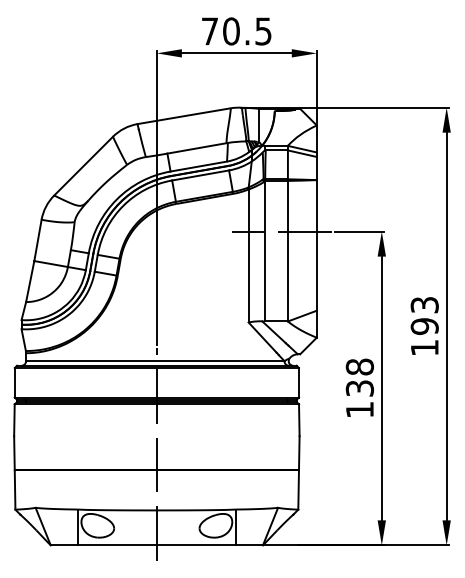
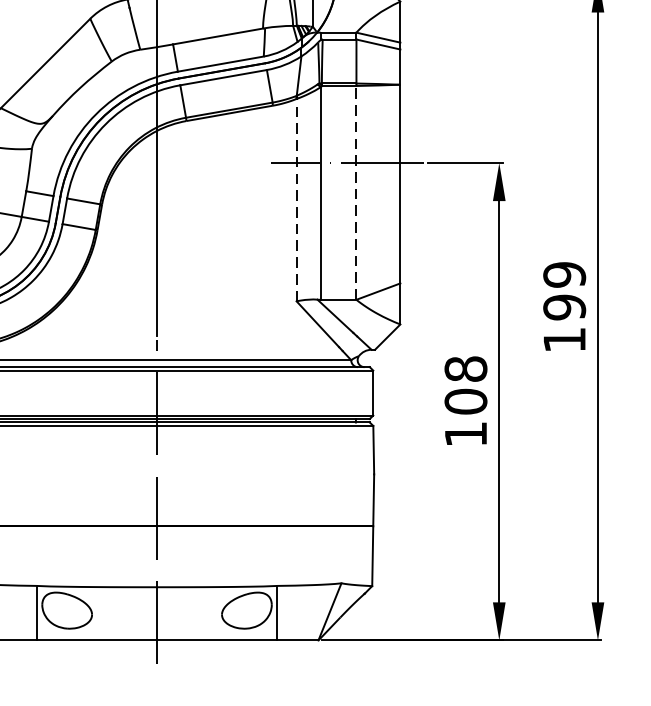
line: (287, 250) -> (355, 191), solid -> dashed
line: (248, 255) -> (296, 199), solid -> dashed
text: (424, 304) -> (564, 273), 193 -> 199
text: (359, 388) -> (465, 401), 138 -> 108

